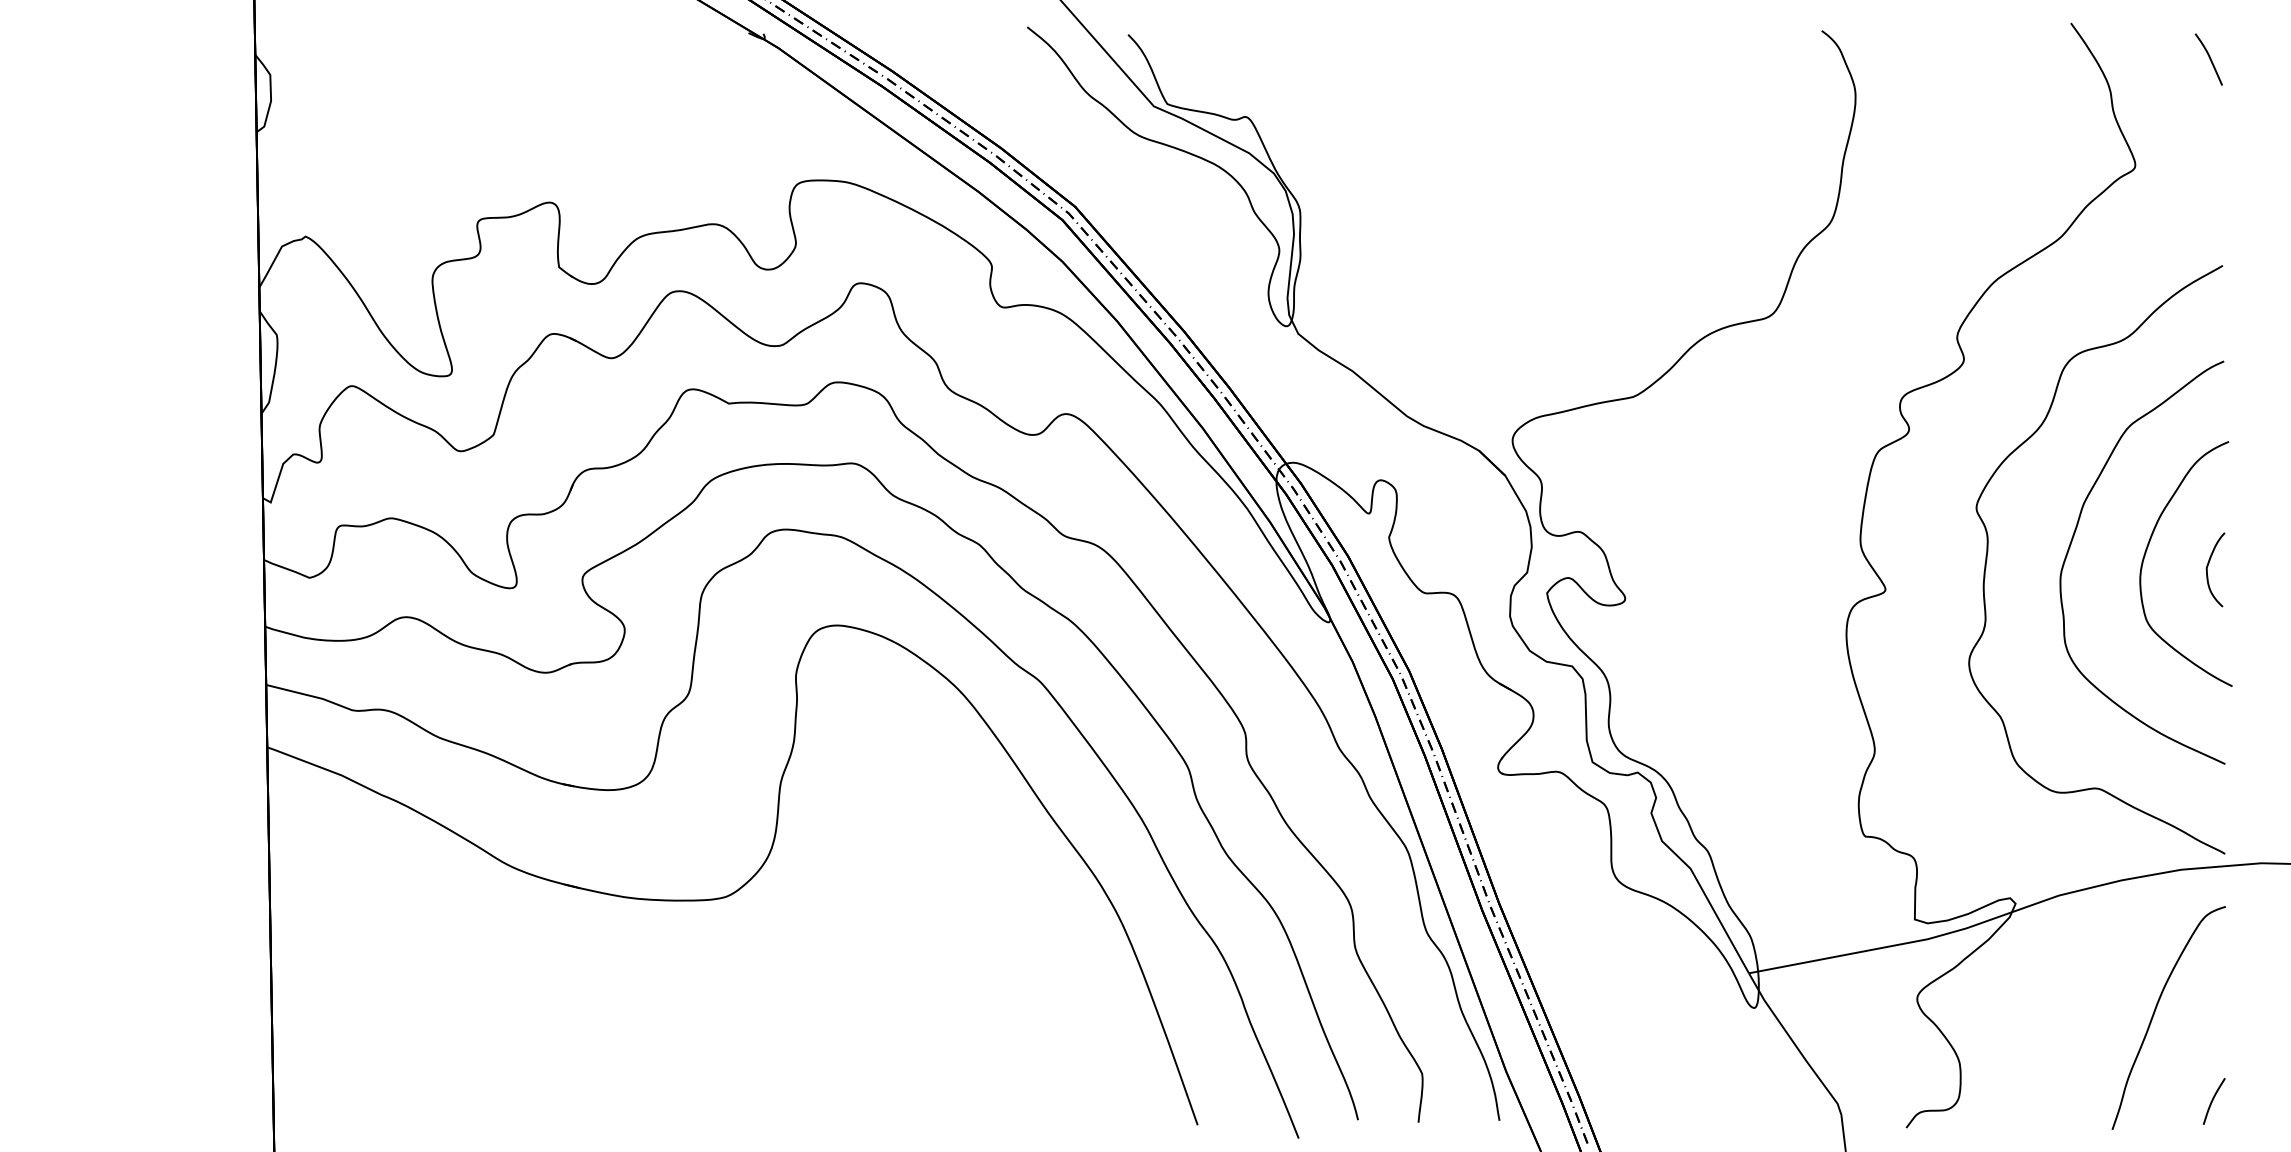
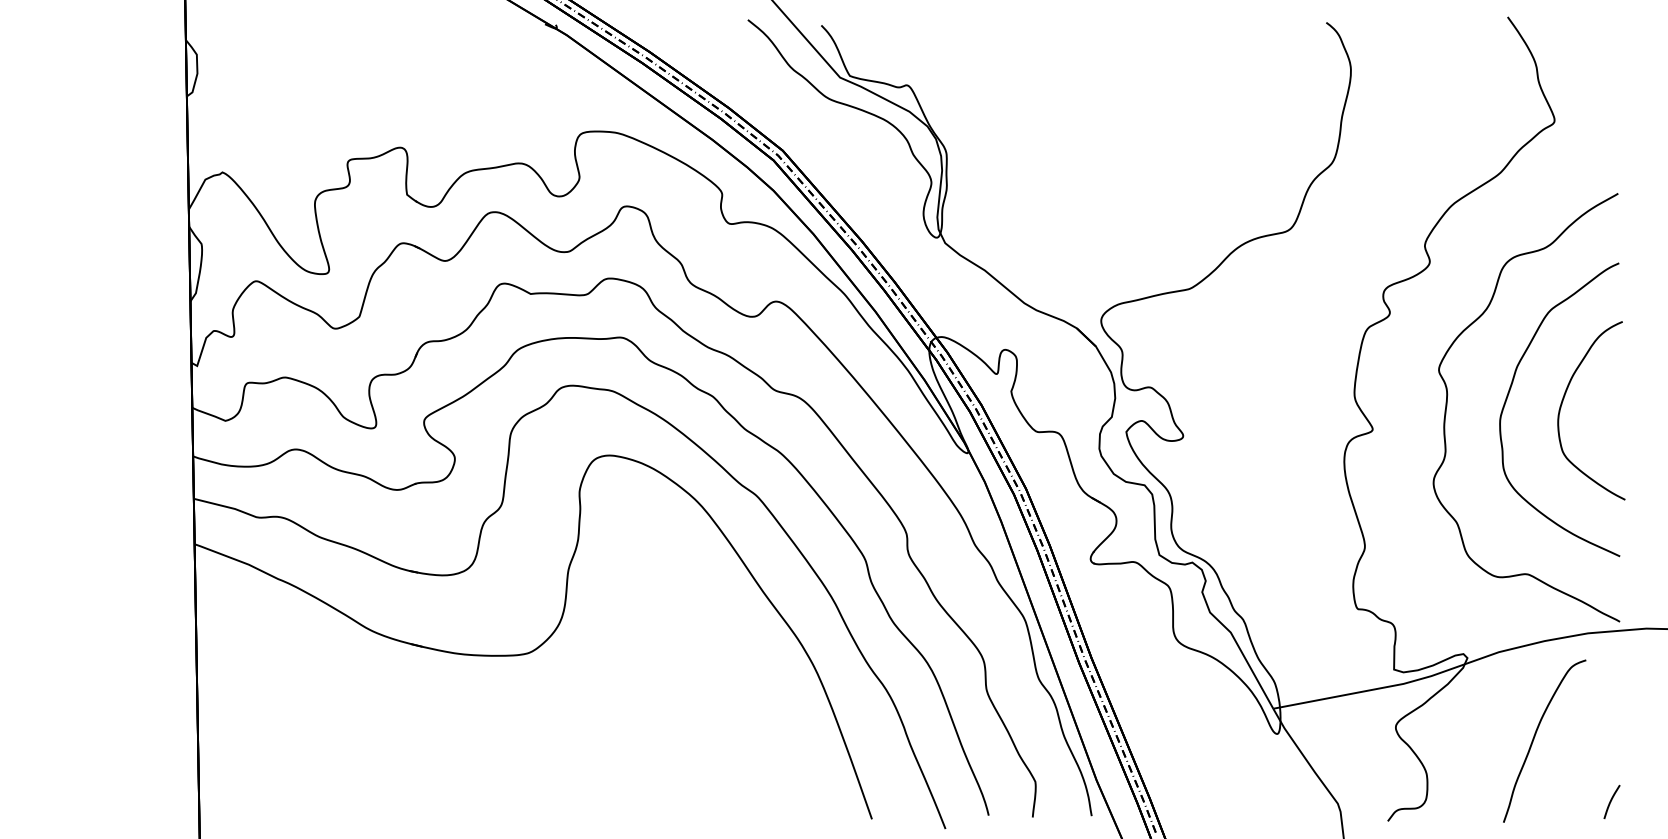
curve: (2209, 59) -> (1608, 43), removed
curve: (2208, 566) -> (1607, 412), removed
curve: (2155, 1012) -> (1535, 737), moved

